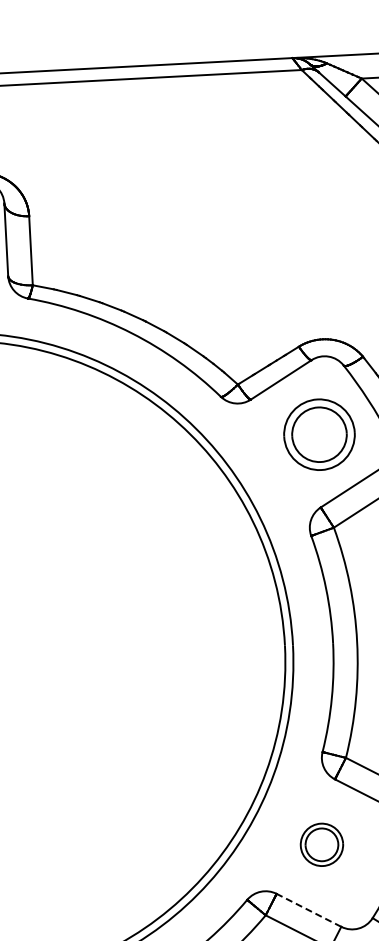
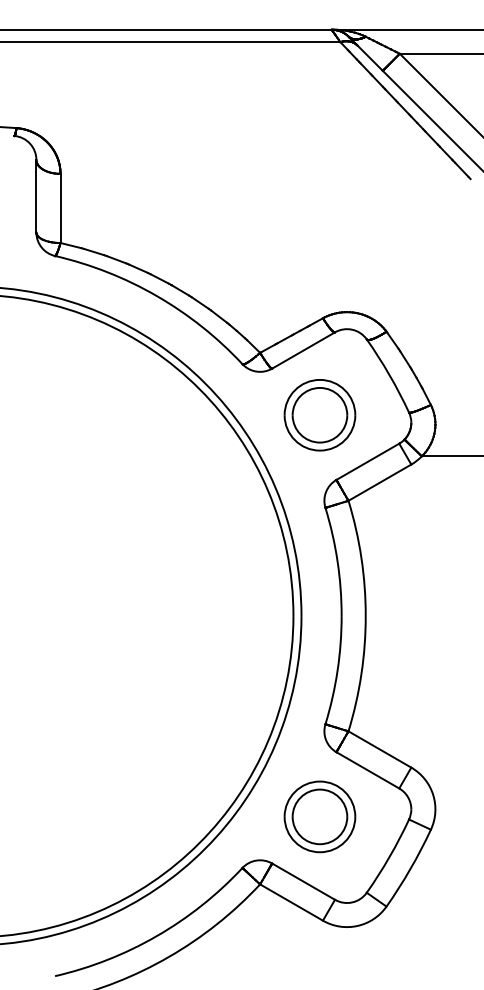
part: (319, 435) -> (319, 415), moved
part: (321, 844) -> (319, 816), size x1.67
line: (308, 910) -> (303, 881), dashed -> solid

